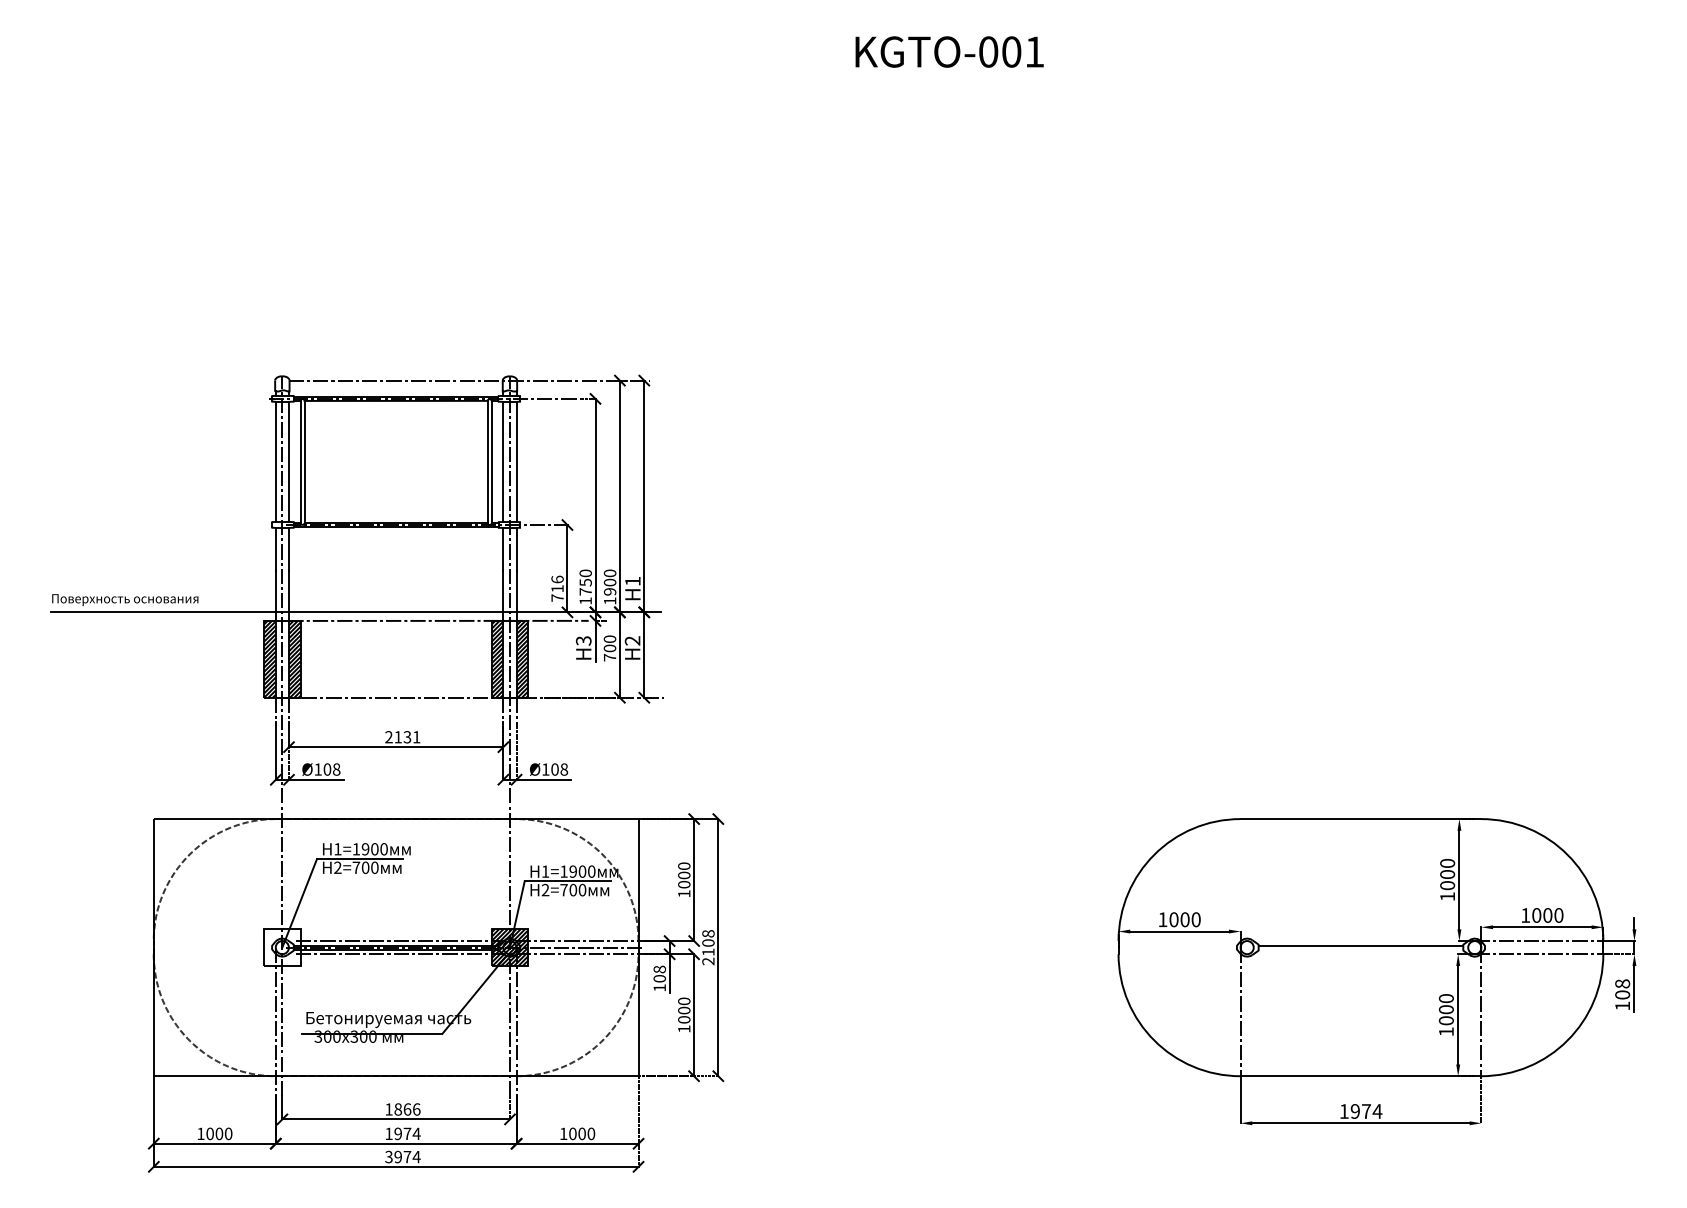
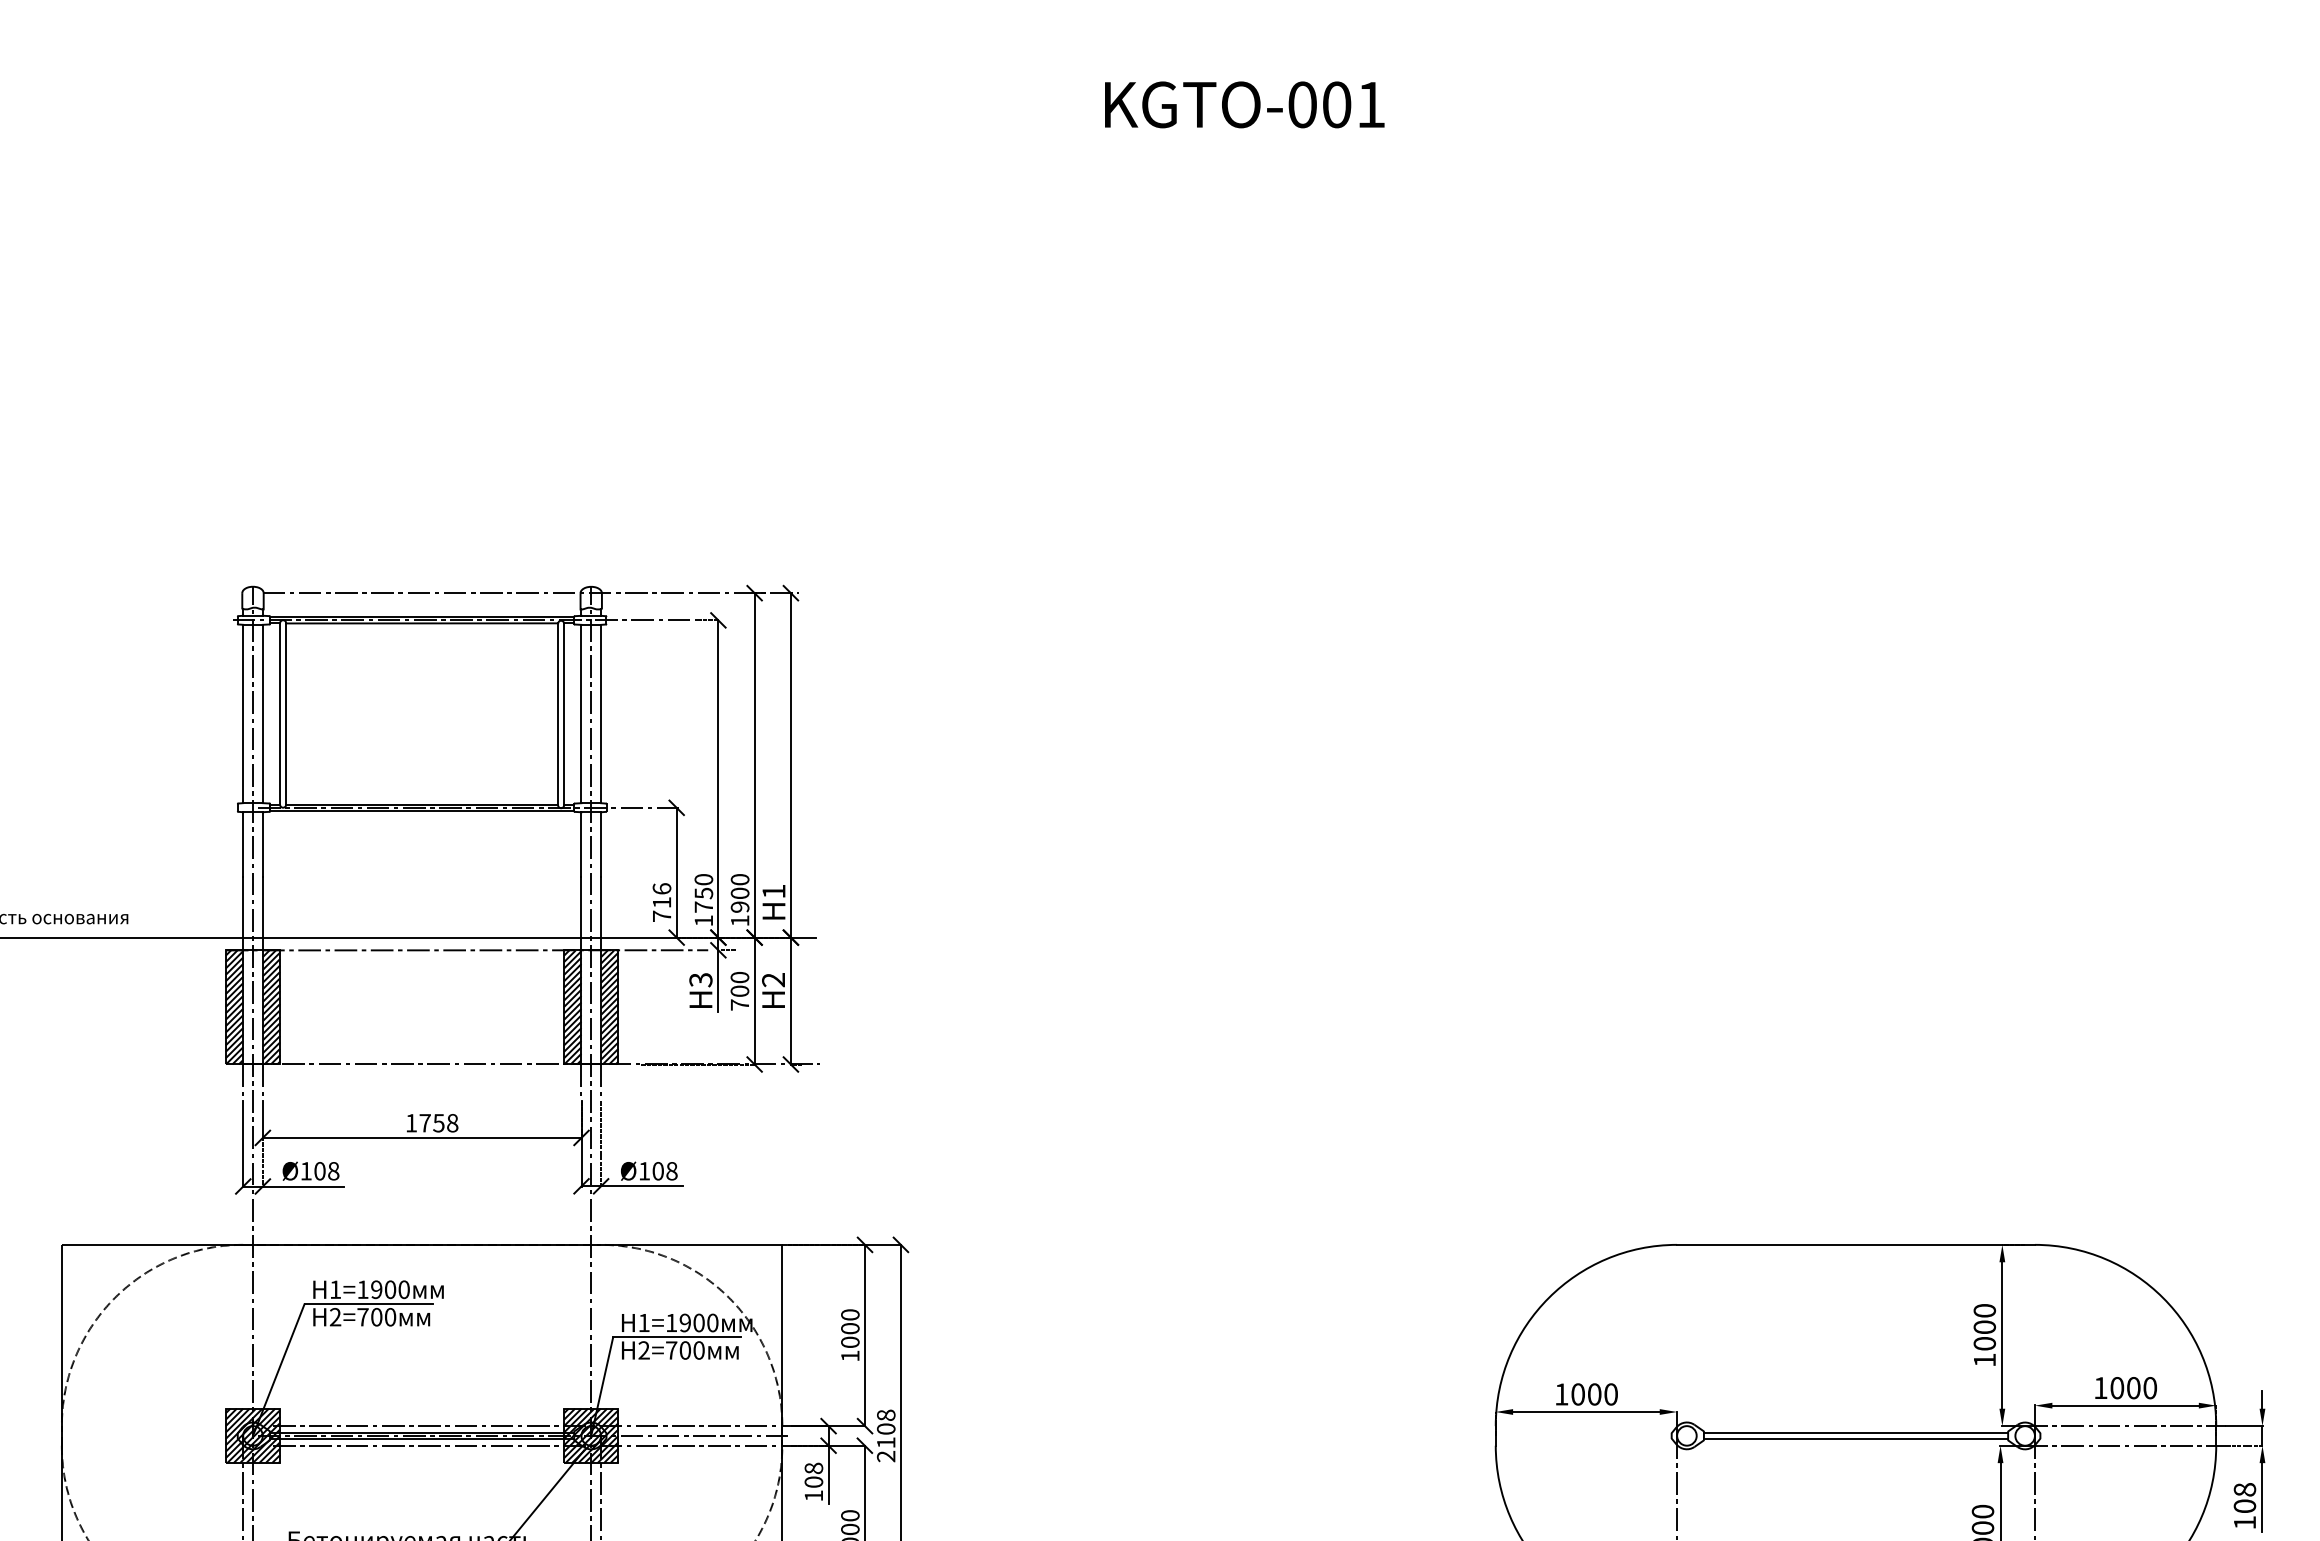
text: (402, 737) -> (431, 1123), 2131 -> 1758
hatch: (282, 947) -> (253, 1435), added
line: (1360, 949) -> (1855, 1438), added

